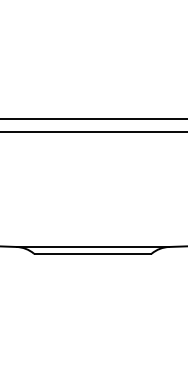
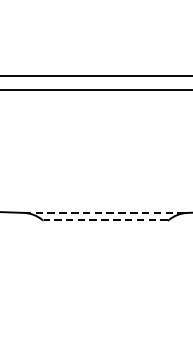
line: (93, 246) -> (106, 212), solid -> dashed
line: (92, 254) -> (105, 220), solid -> dashed

